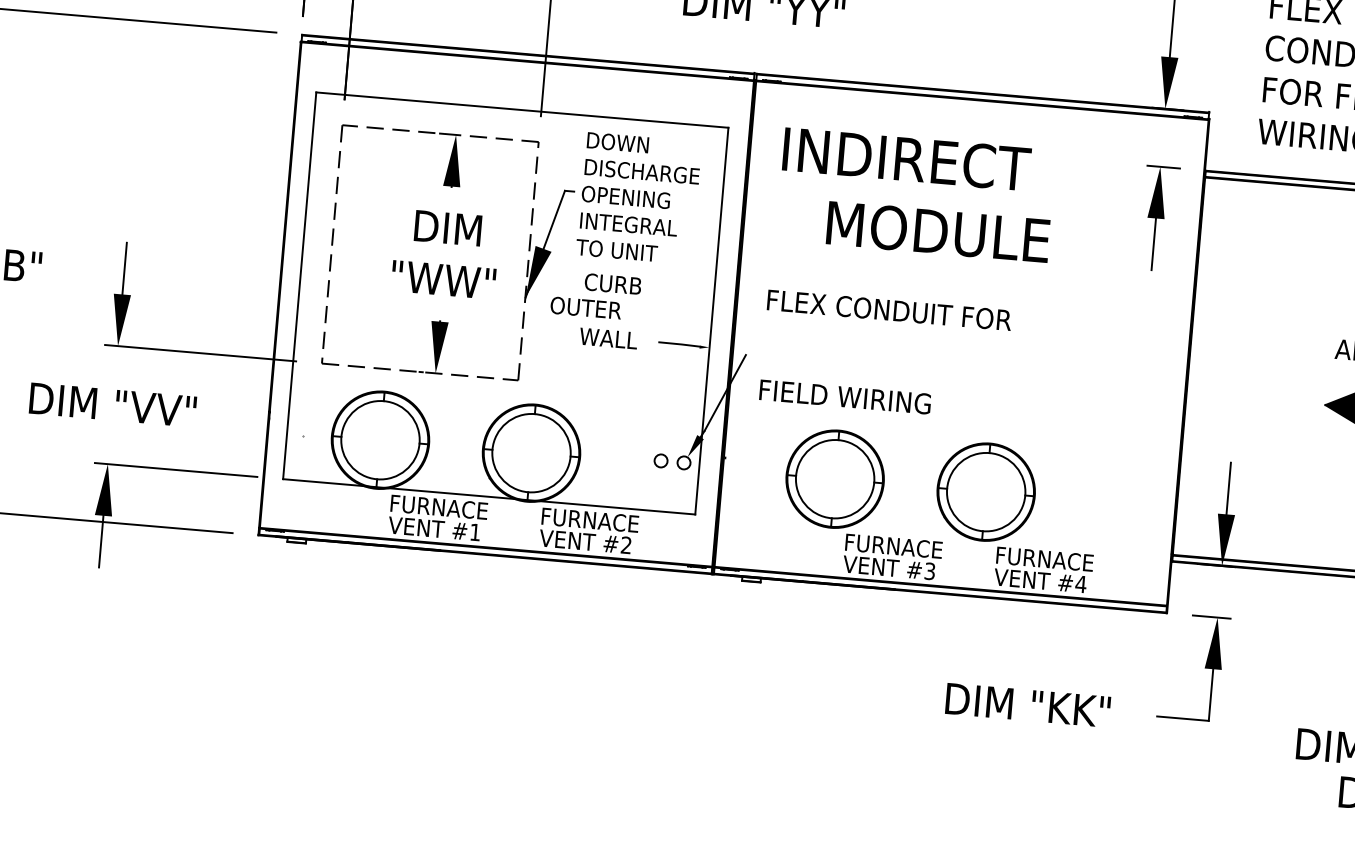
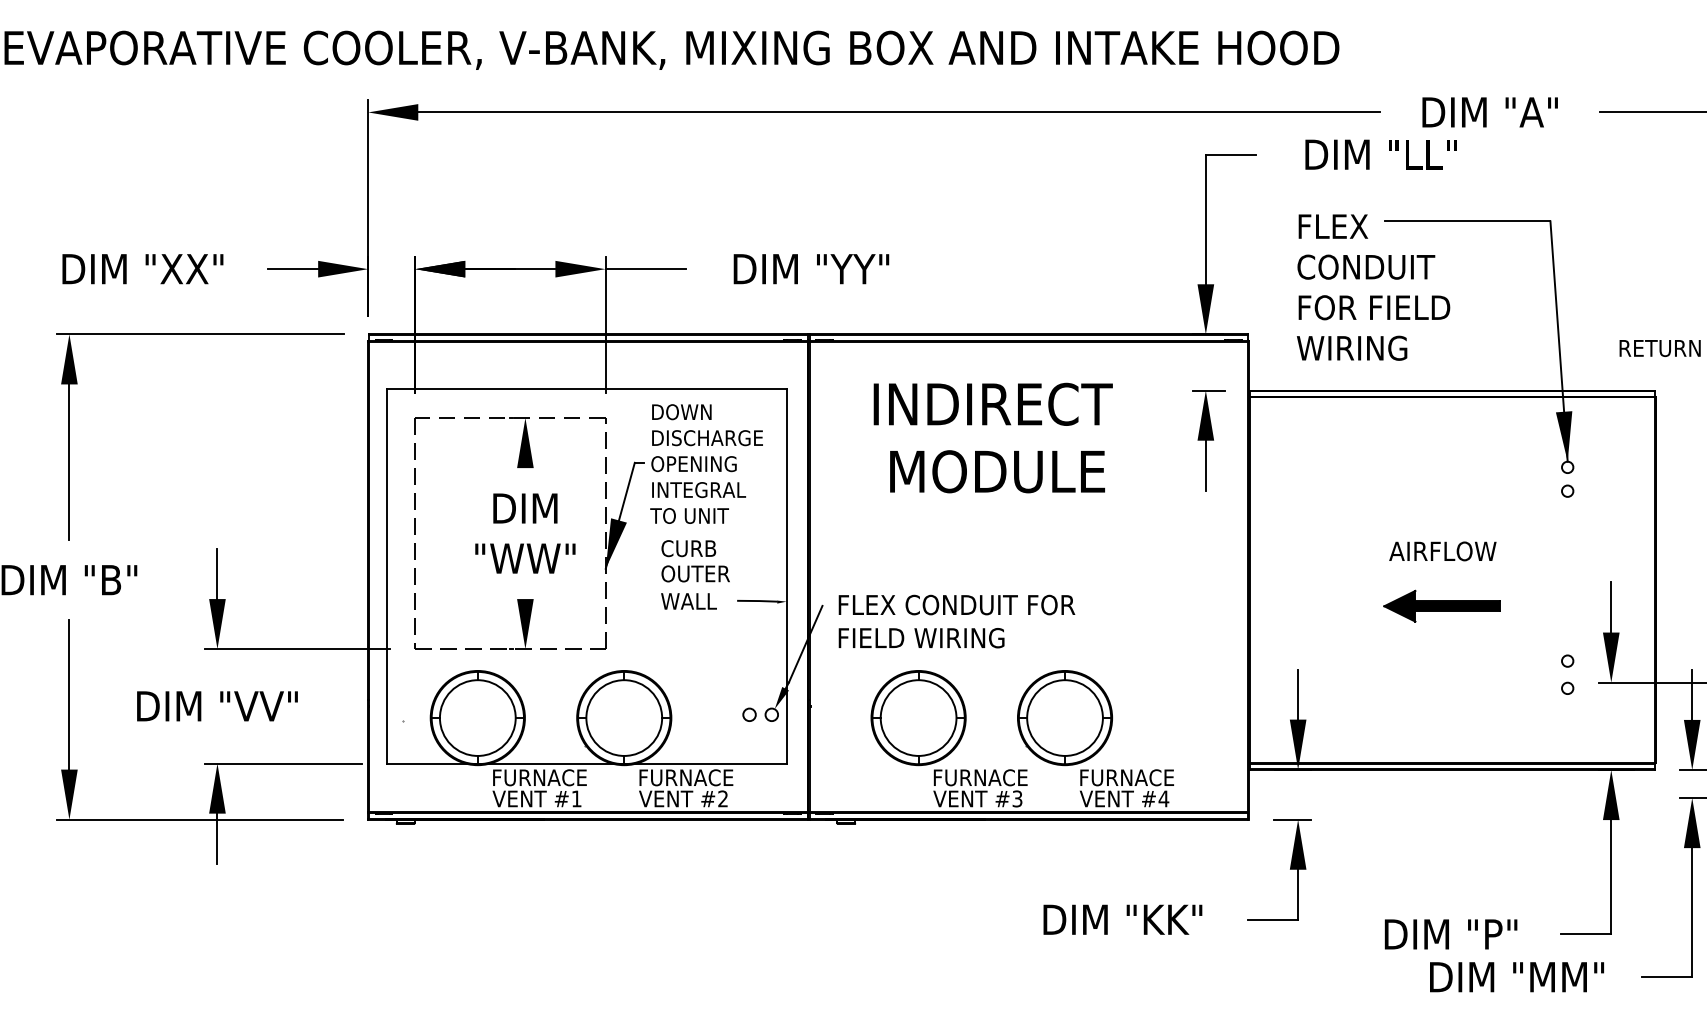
text: (906, 158) -> (992, 403), moved
text: (585, 307) -> (695, 573), moved
text: (889, 309) -> (956, 604), moved

